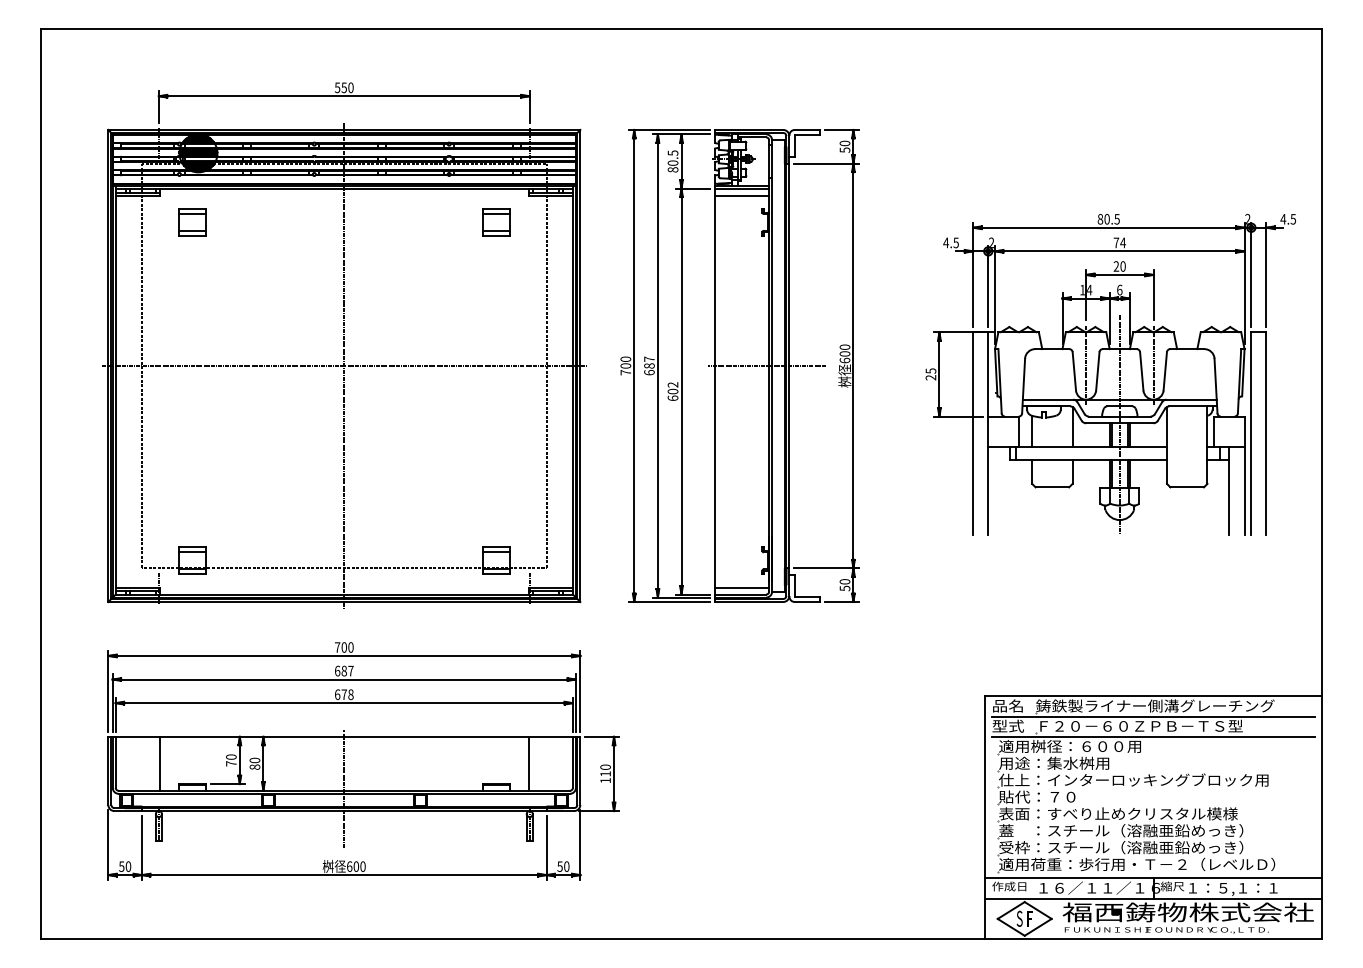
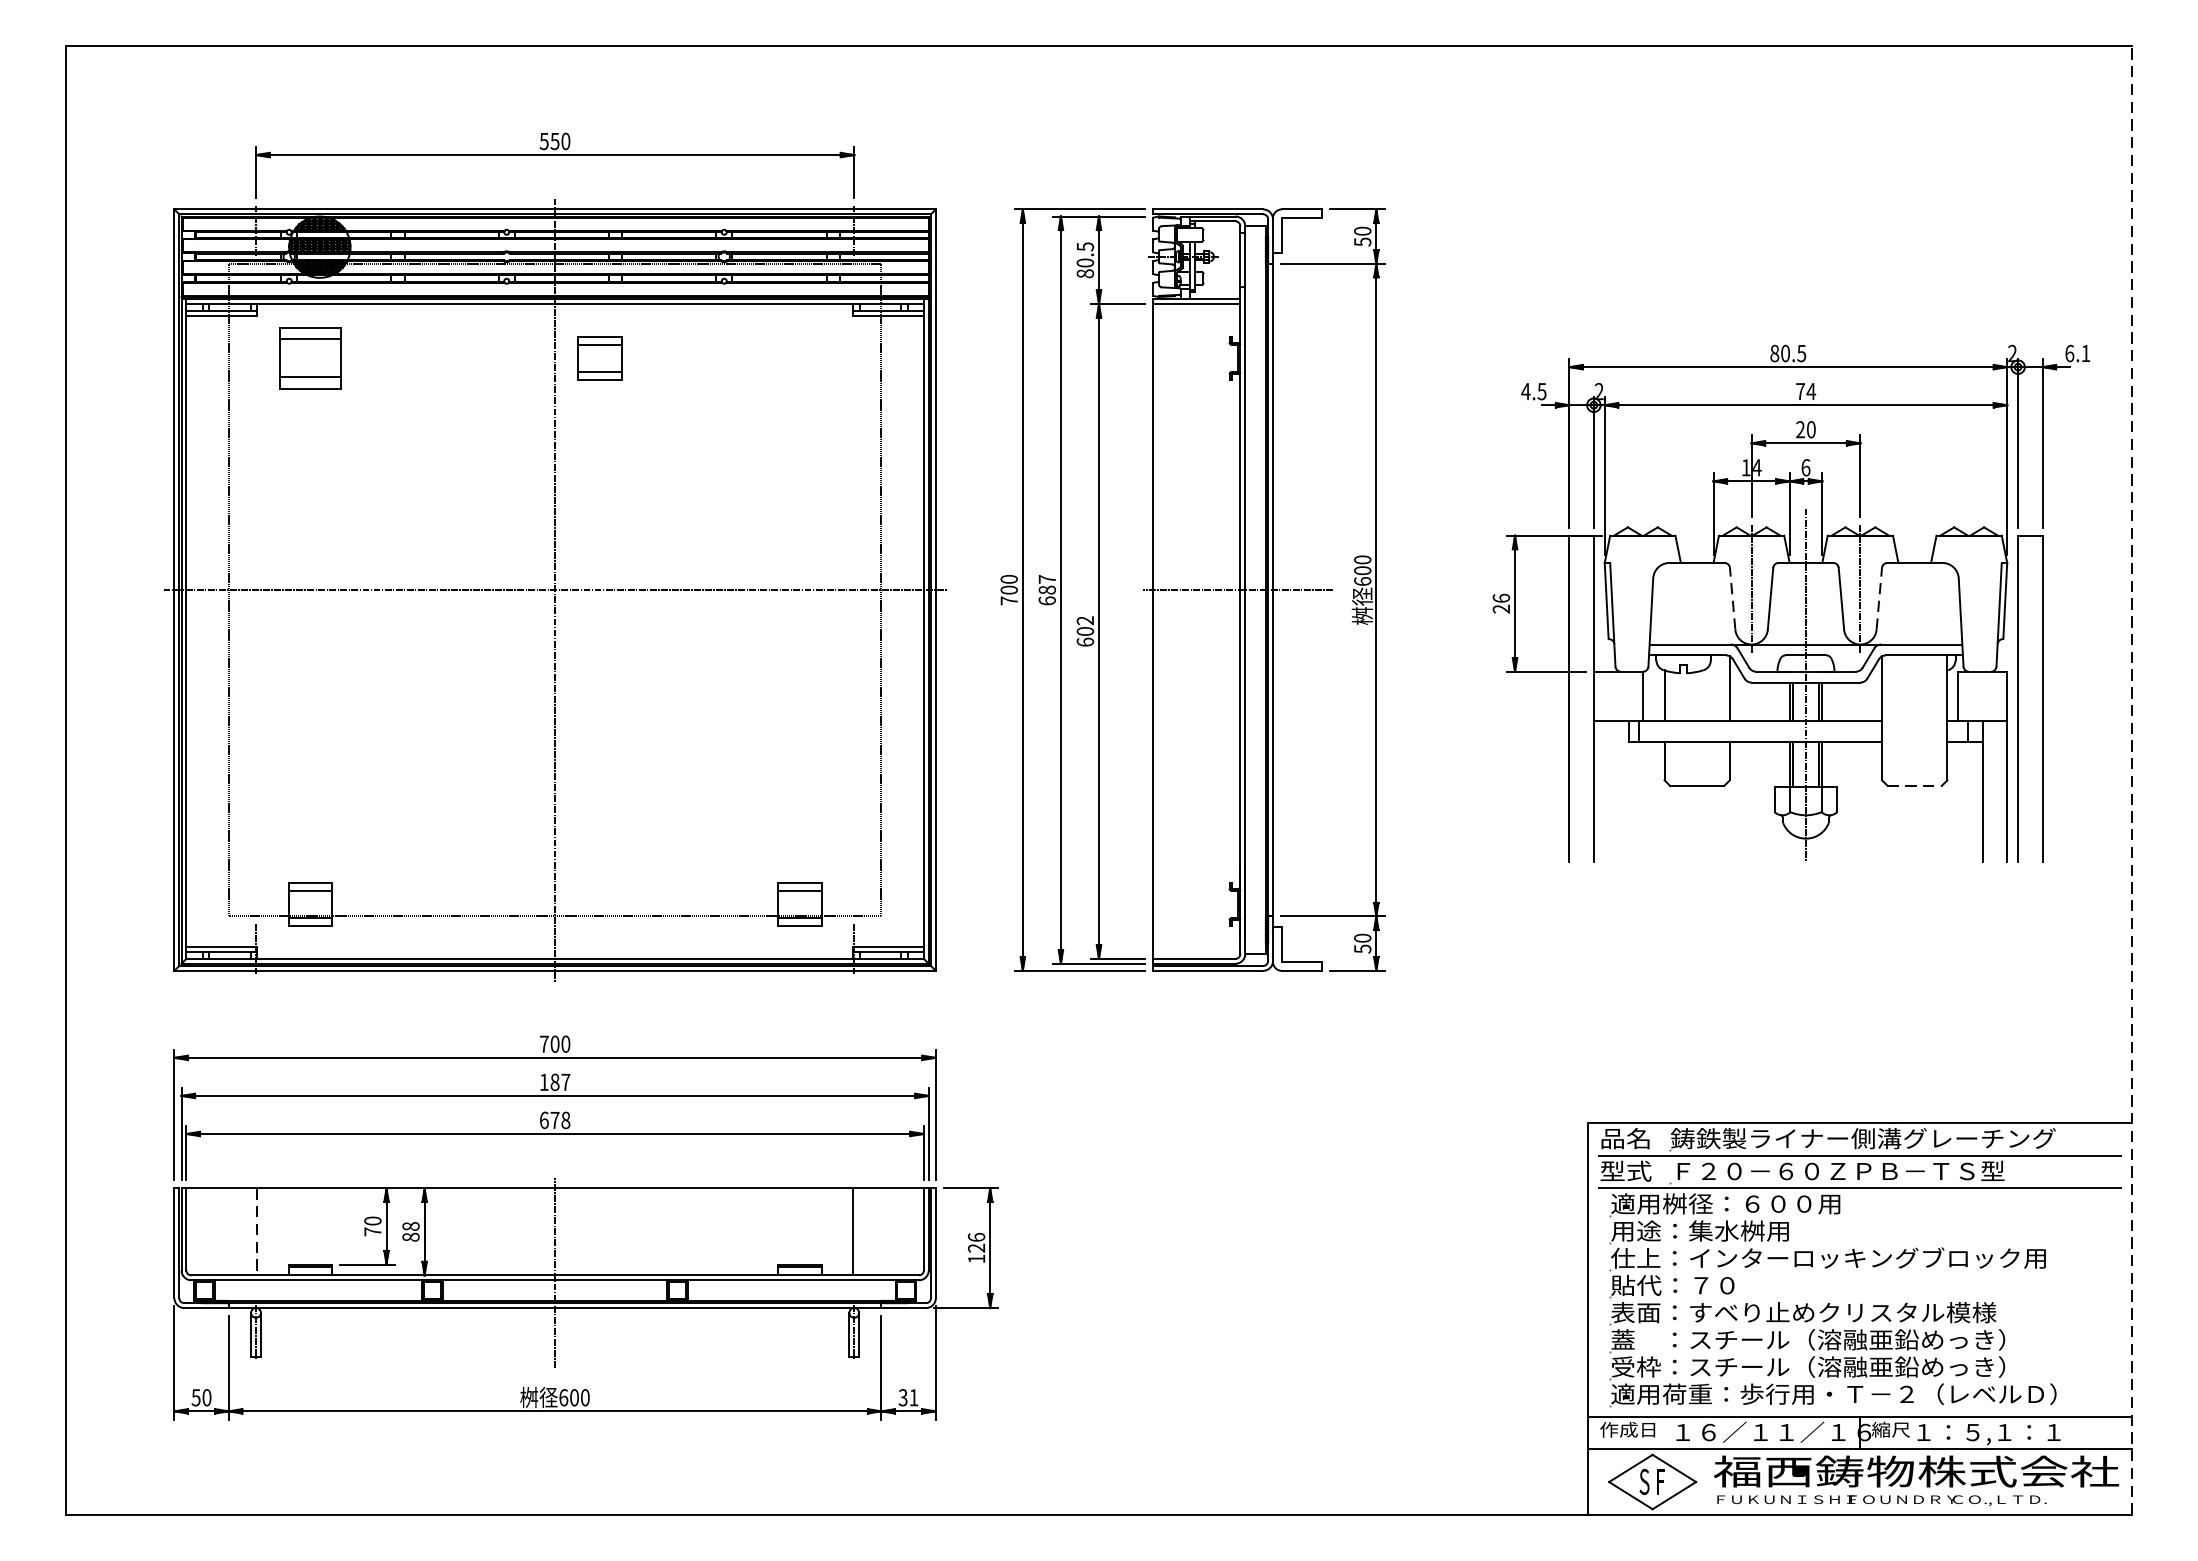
line: (742, 195) -> (1197, 315), removed
text: (1288, 219) -> (2078, 353), 4.5 -> 6.1
part: (192, 222) -> (310, 358), size x1.4
part: (496, 222) -> (600, 358), moved
text: (930, 370) -> (1500, 597), 25 -> 26
line: (1074, 370) -> (1732, 597), solid -> dashed
line: (1165, 370) -> (1879, 597), solid -> dashed
line: (1322, 483) -> (2132, 779), solid -> dashed
line: (1187, 487) -> (1915, 786), solid -> dashed
line: (742, 587) -> (1197, 947), removed
text: (337, 670) -> (544, 1081), 687 -> 187
text: (255, 760) -> (411, 1226), 80 -> 88
line: (159, 763) -> (257, 1231), solid -> dashed
text: (605, 770) -> (976, 1242), 110 -> 126
text: (563, 866) -> (908, 1397), 50 -> 31

